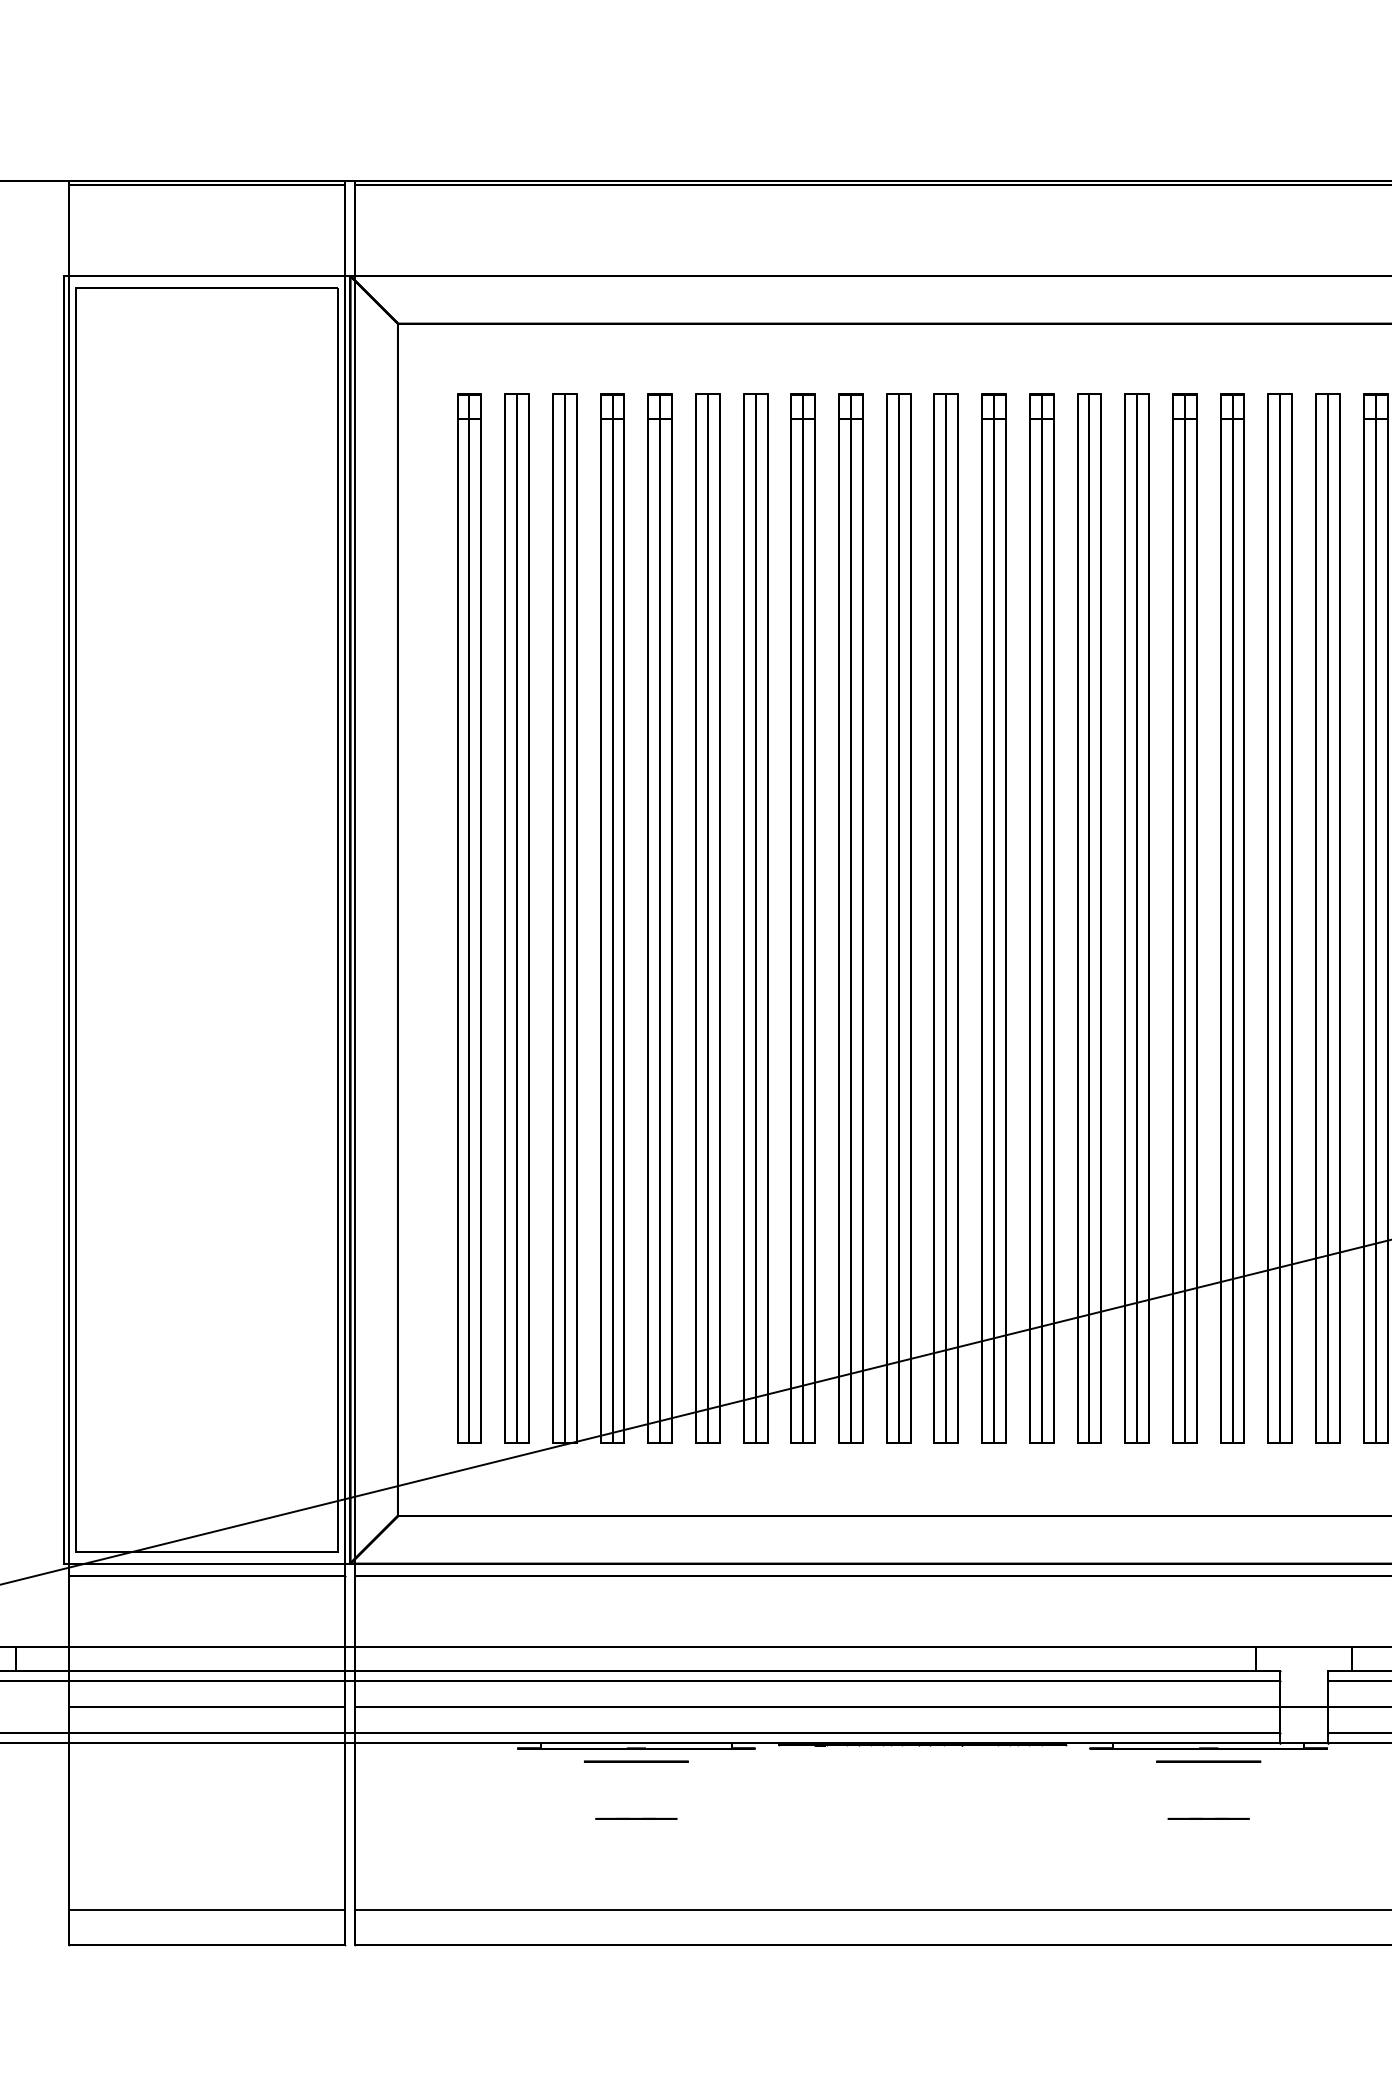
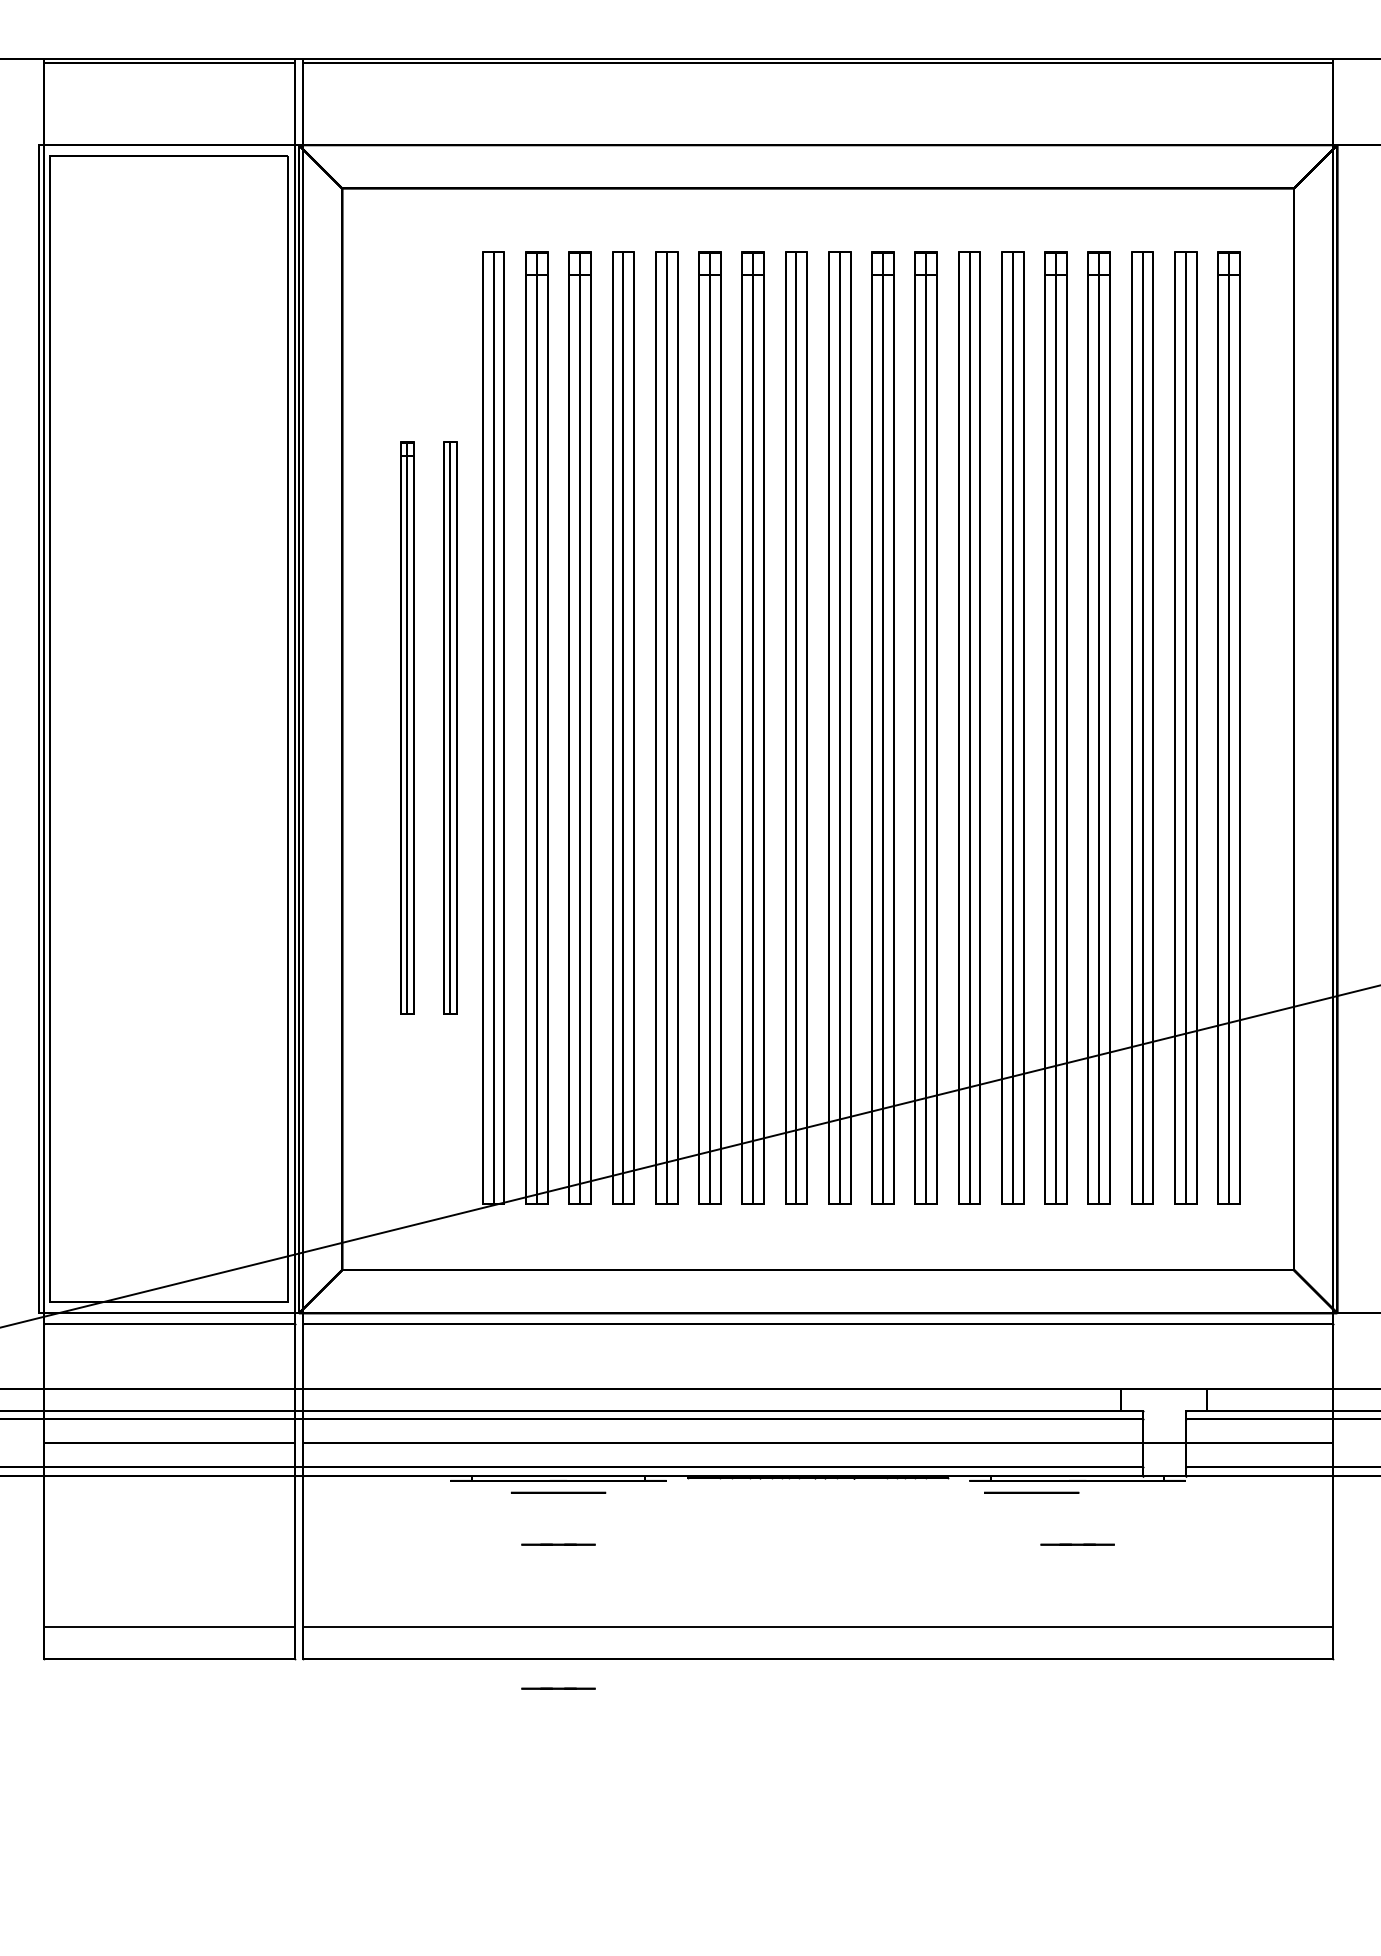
part: (468, 917) -> (406, 727), size x0.6
part: (517, 917) -> (450, 727), size x0.6
circle: (1208, 1761) -> (1031, 1492), moved
line: (636, 1977) -> (558, 1688), added

